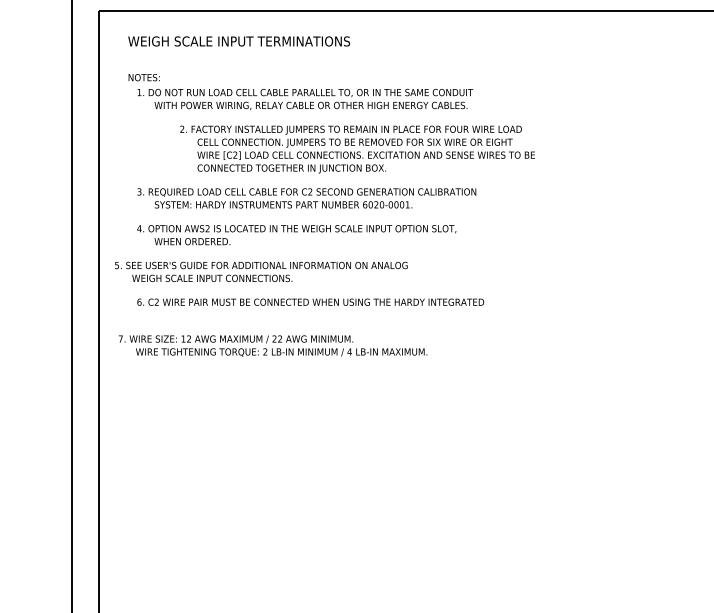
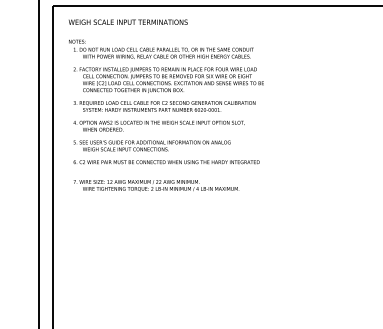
text: (357, 148) -> (168, 79), moved
text: (260, 271) -> (151, 145), moved
text: (273, 345) -> (156, 185), moved

